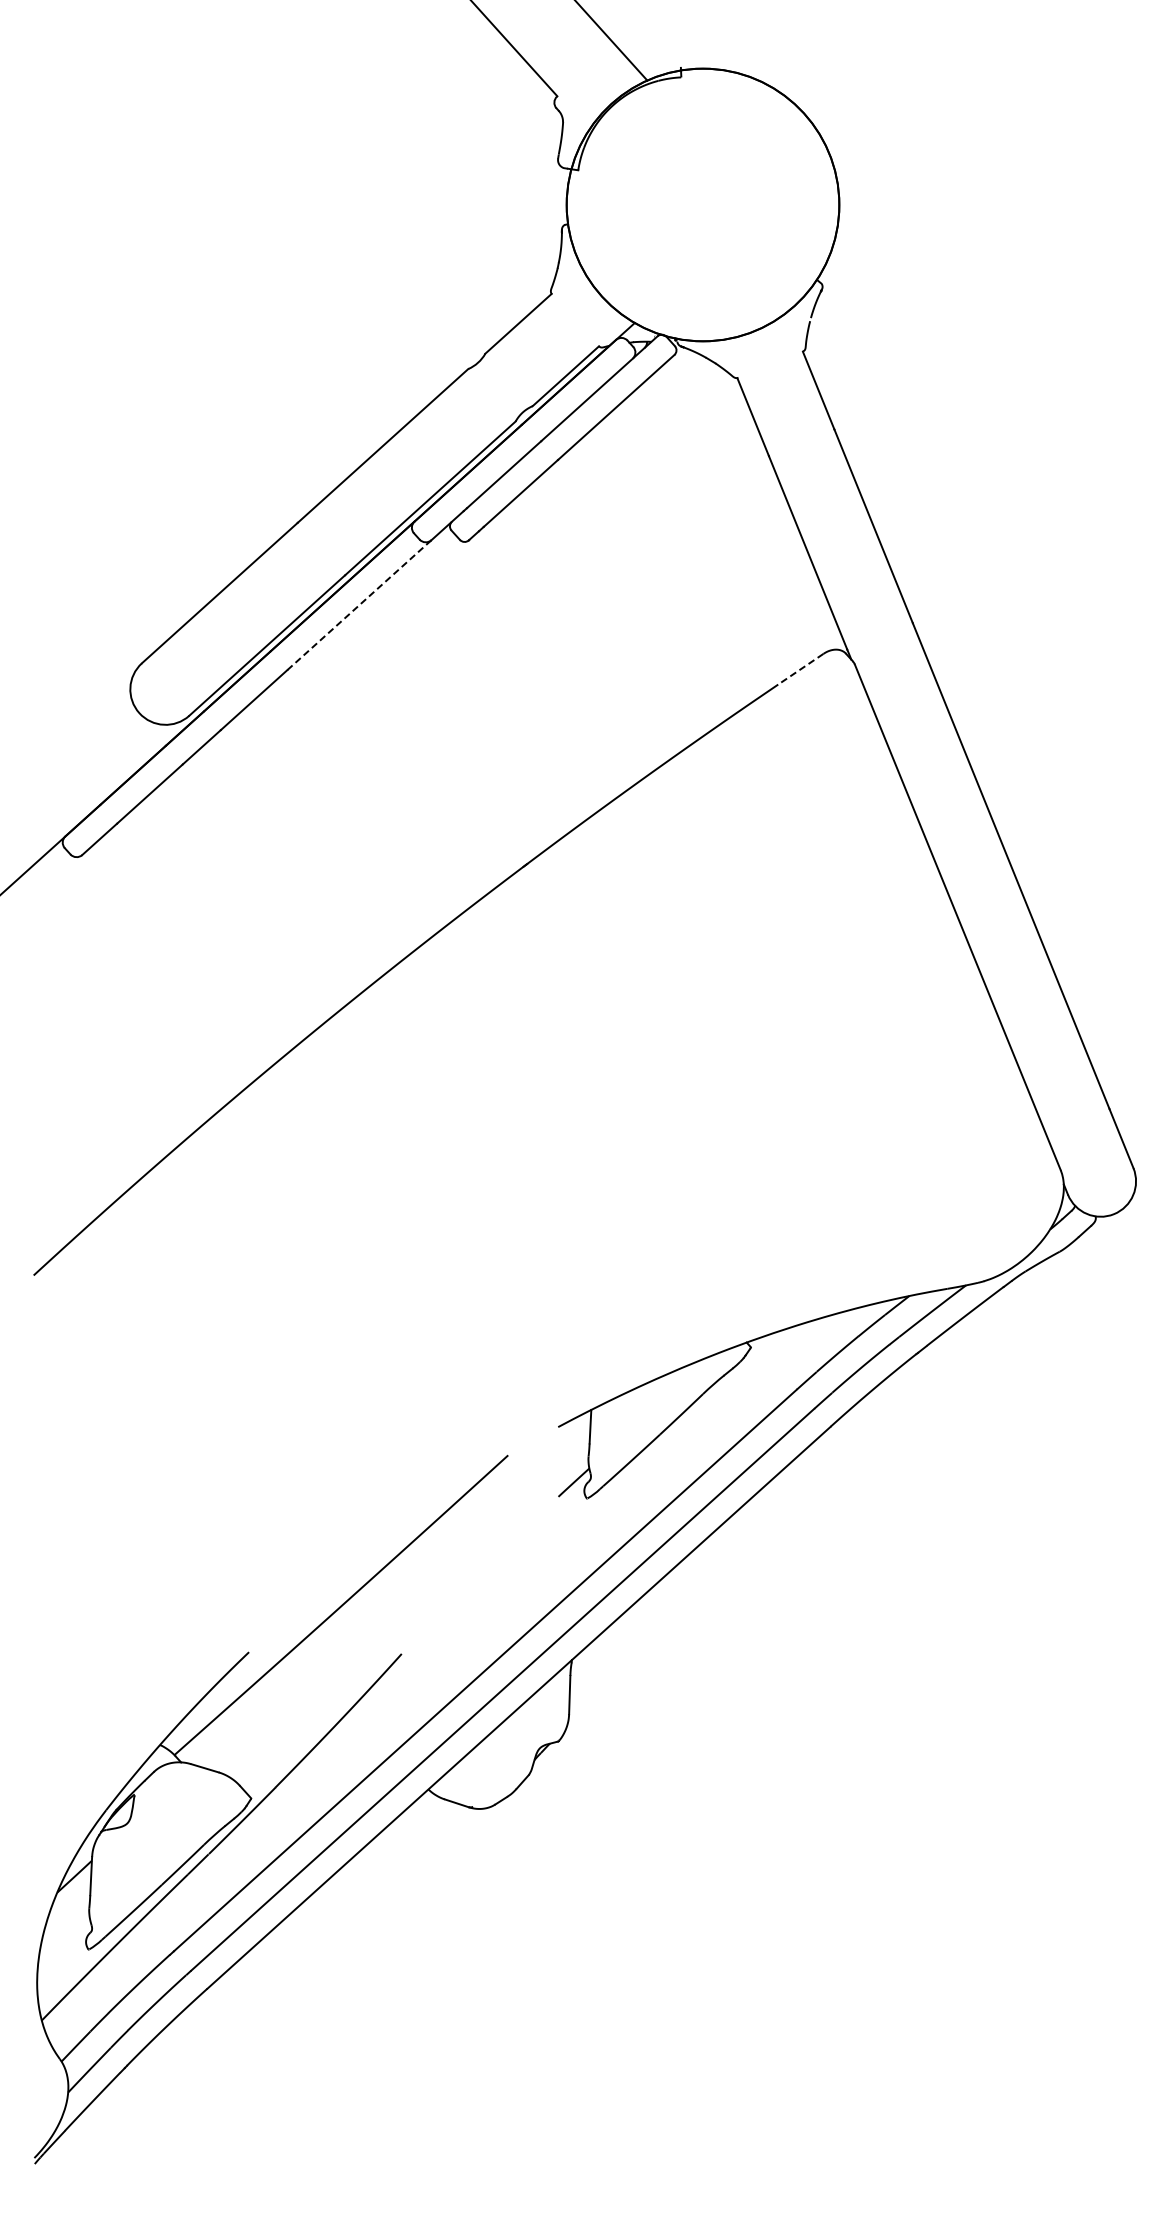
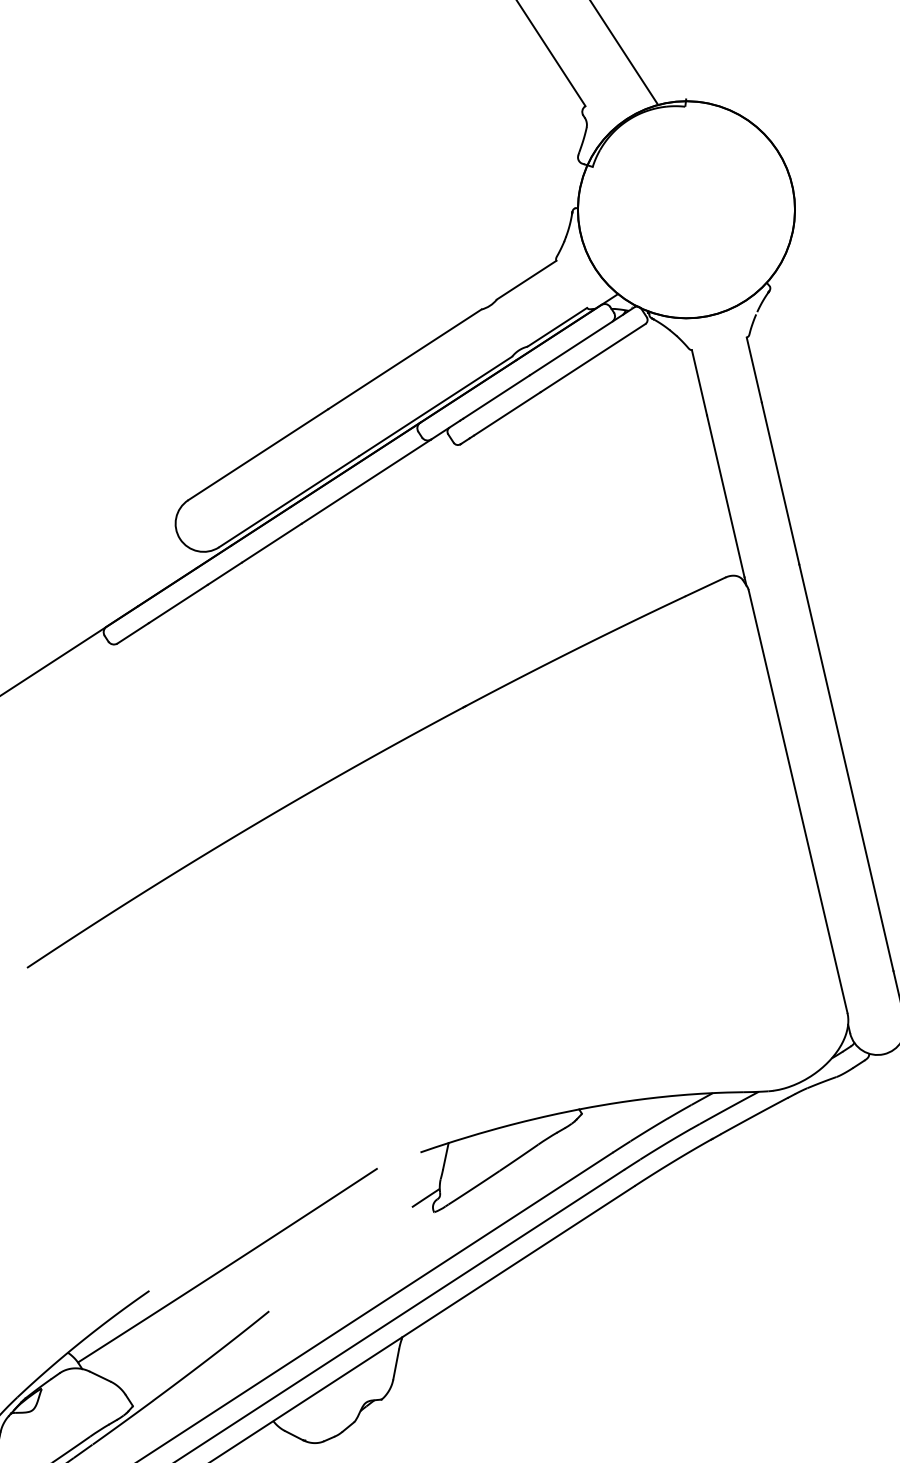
line: (359, 604) -> (366, 481), dashed -> solid
line: (800, 669) -> (705, 587), dashed -> solid

